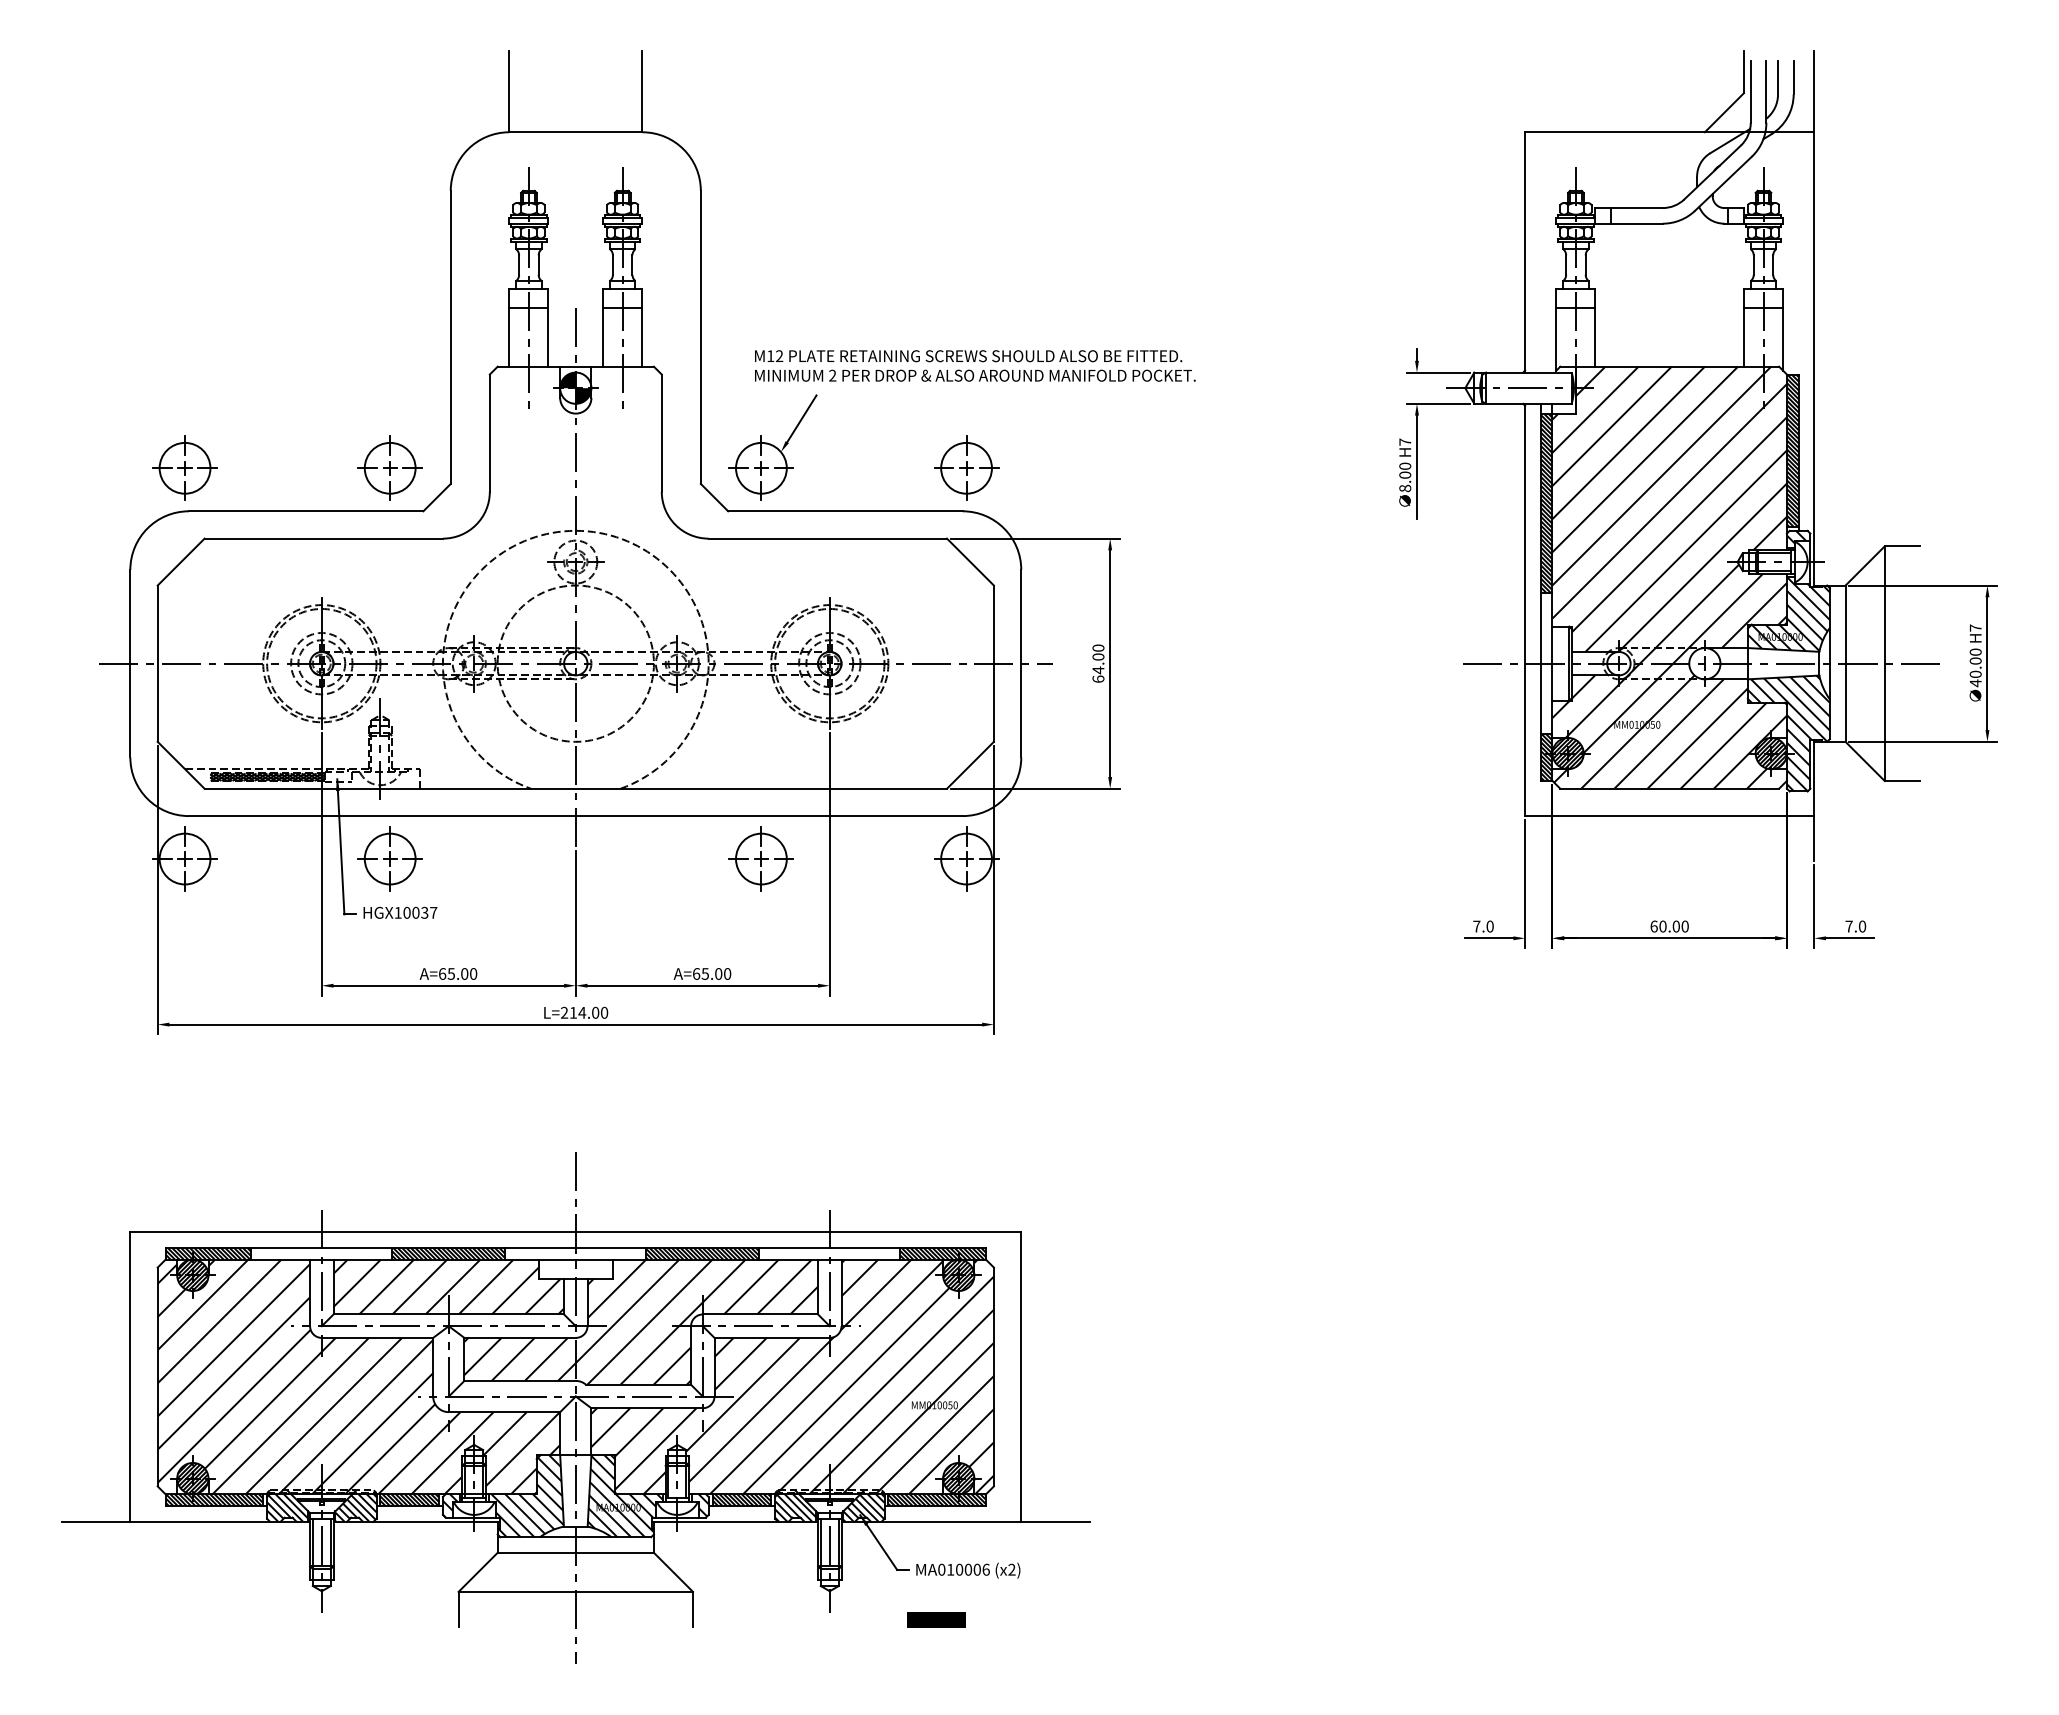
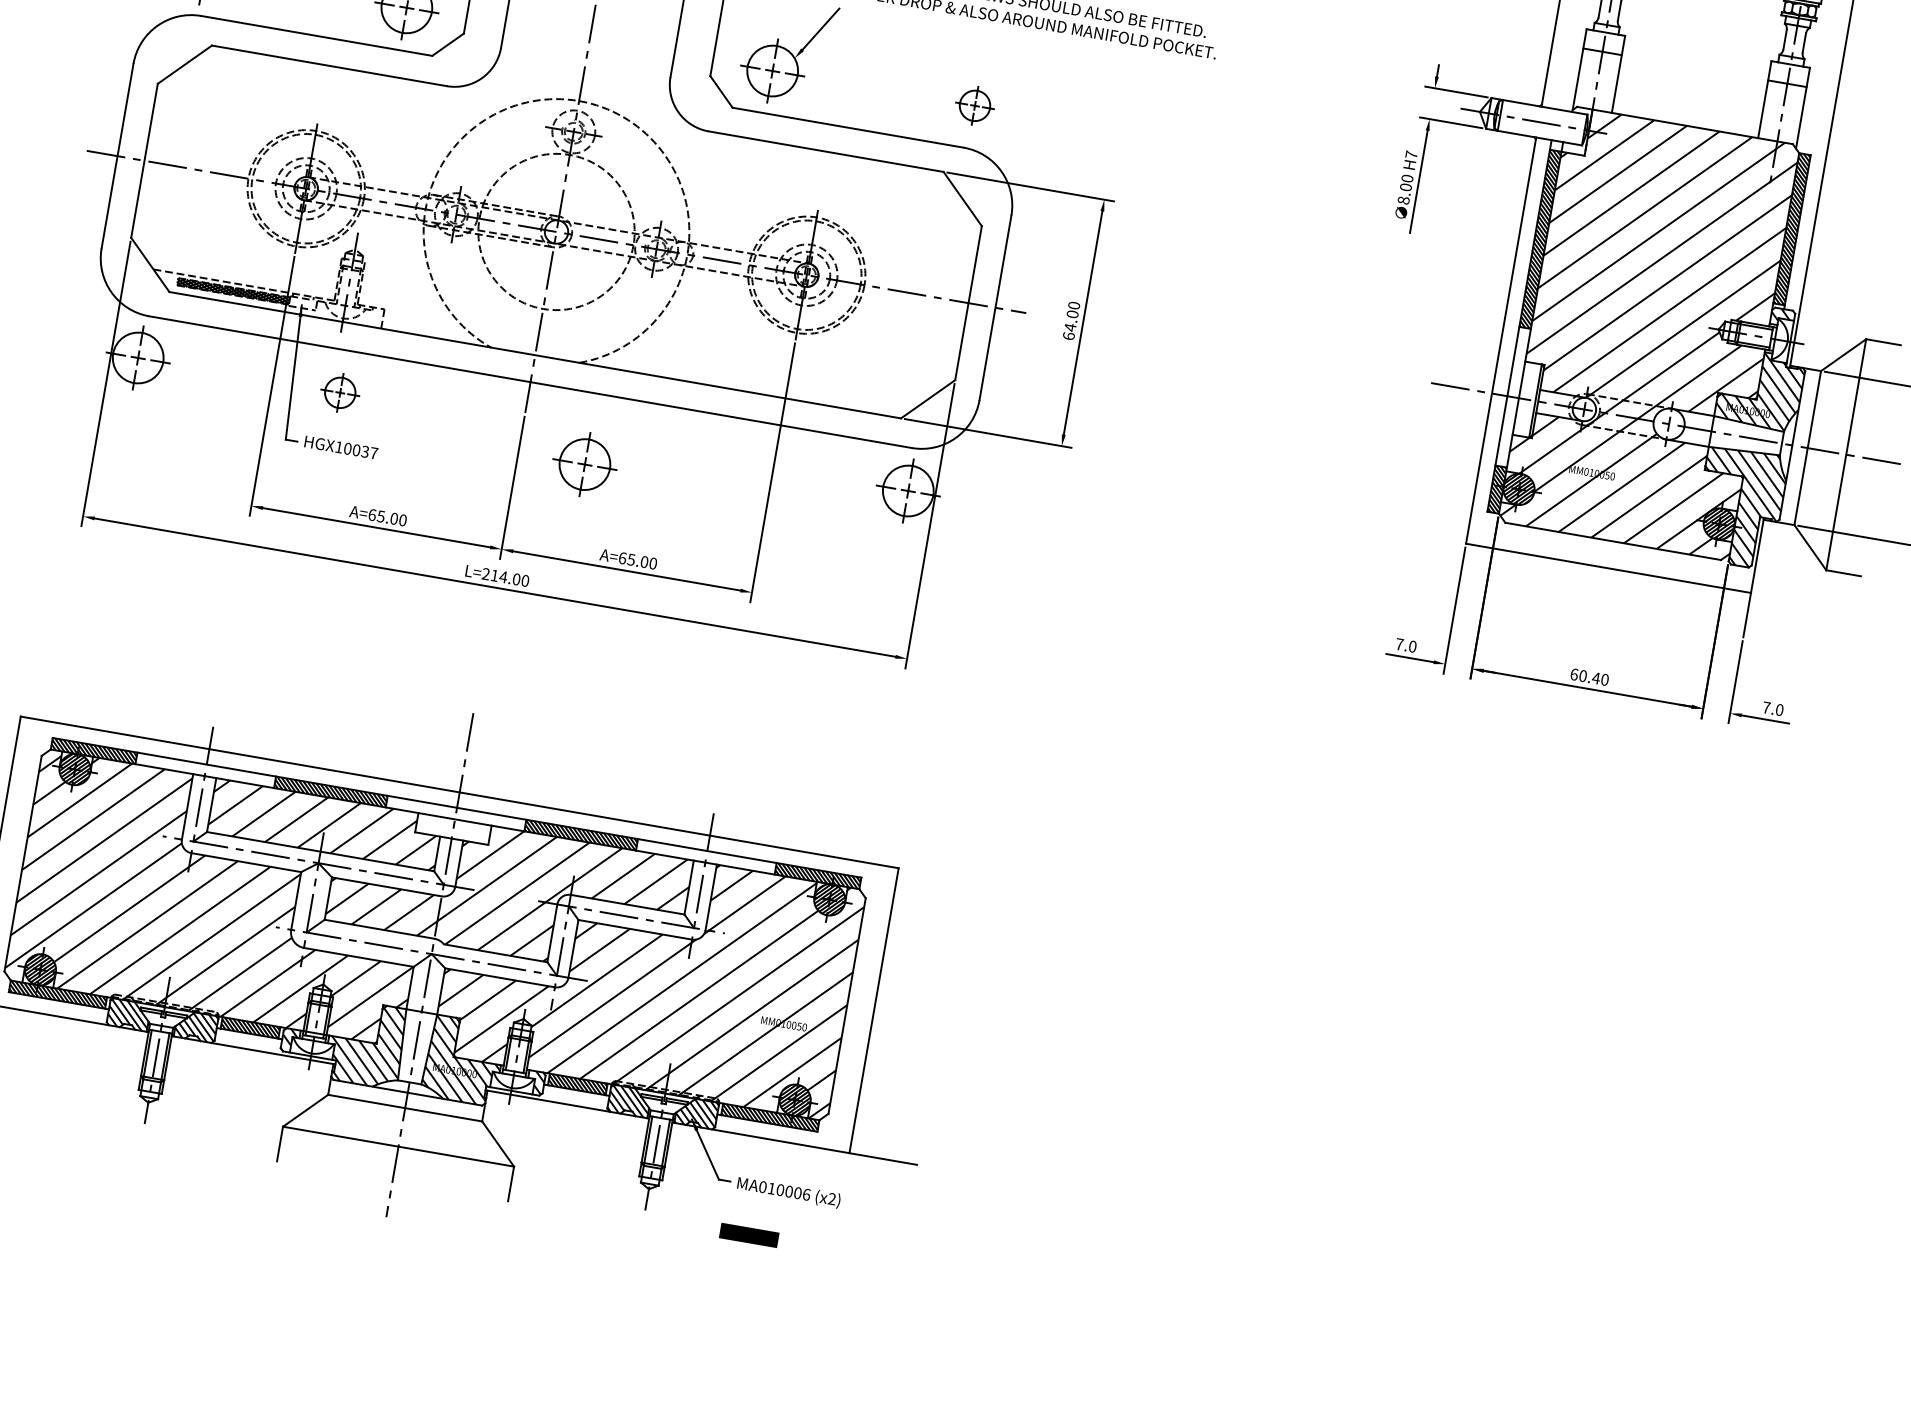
part: (966, 467) -> (974, 105), size x0.6
part: (389, 858) -> (339, 392), size x0.6
part: (760, 858) -> (584, 463), moved
text: (1676, 926) -> (1596, 678), 60.00 -> 60.40

